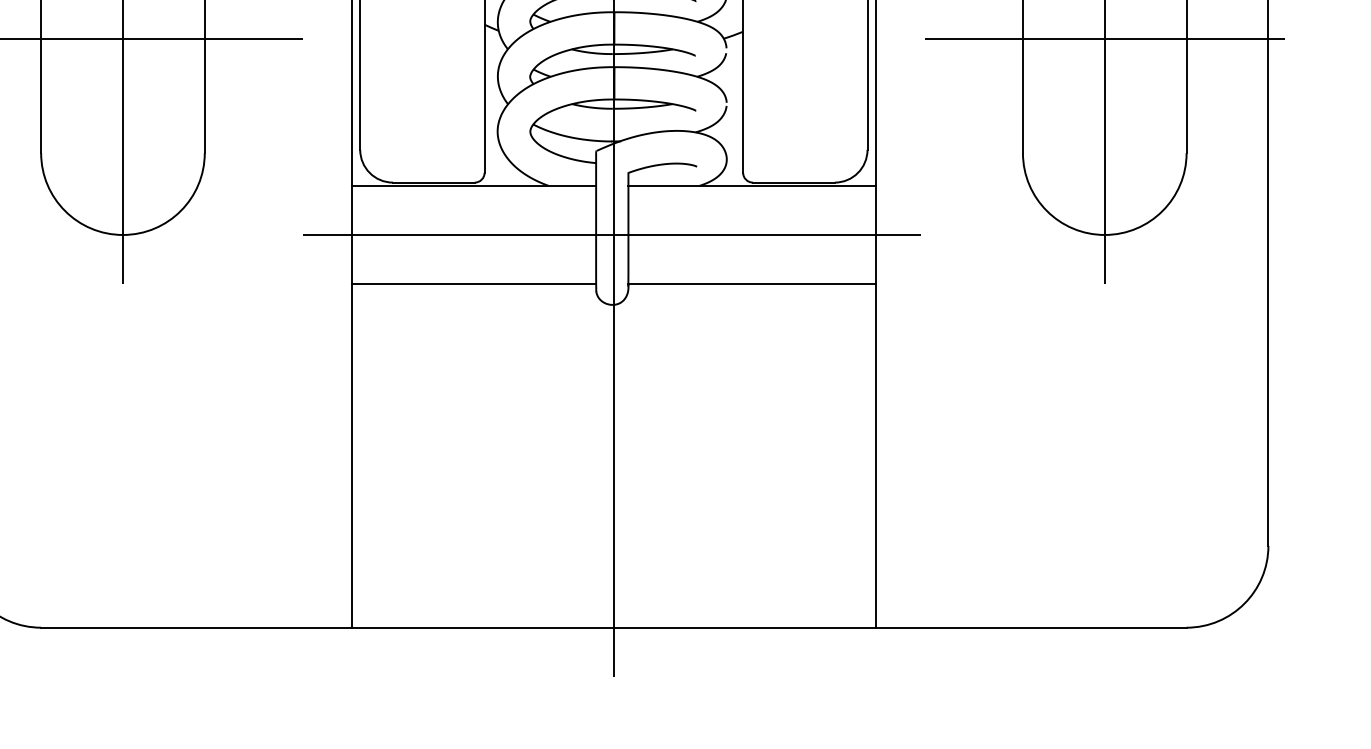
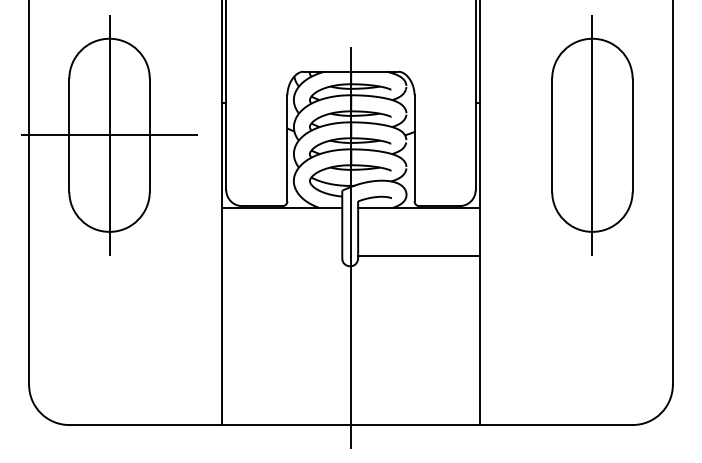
line: (1102, 38) -> (591, 135), removed
line: (612, 234) -> (350, 231), removed
line: (474, 284) -> (282, 256), removed

